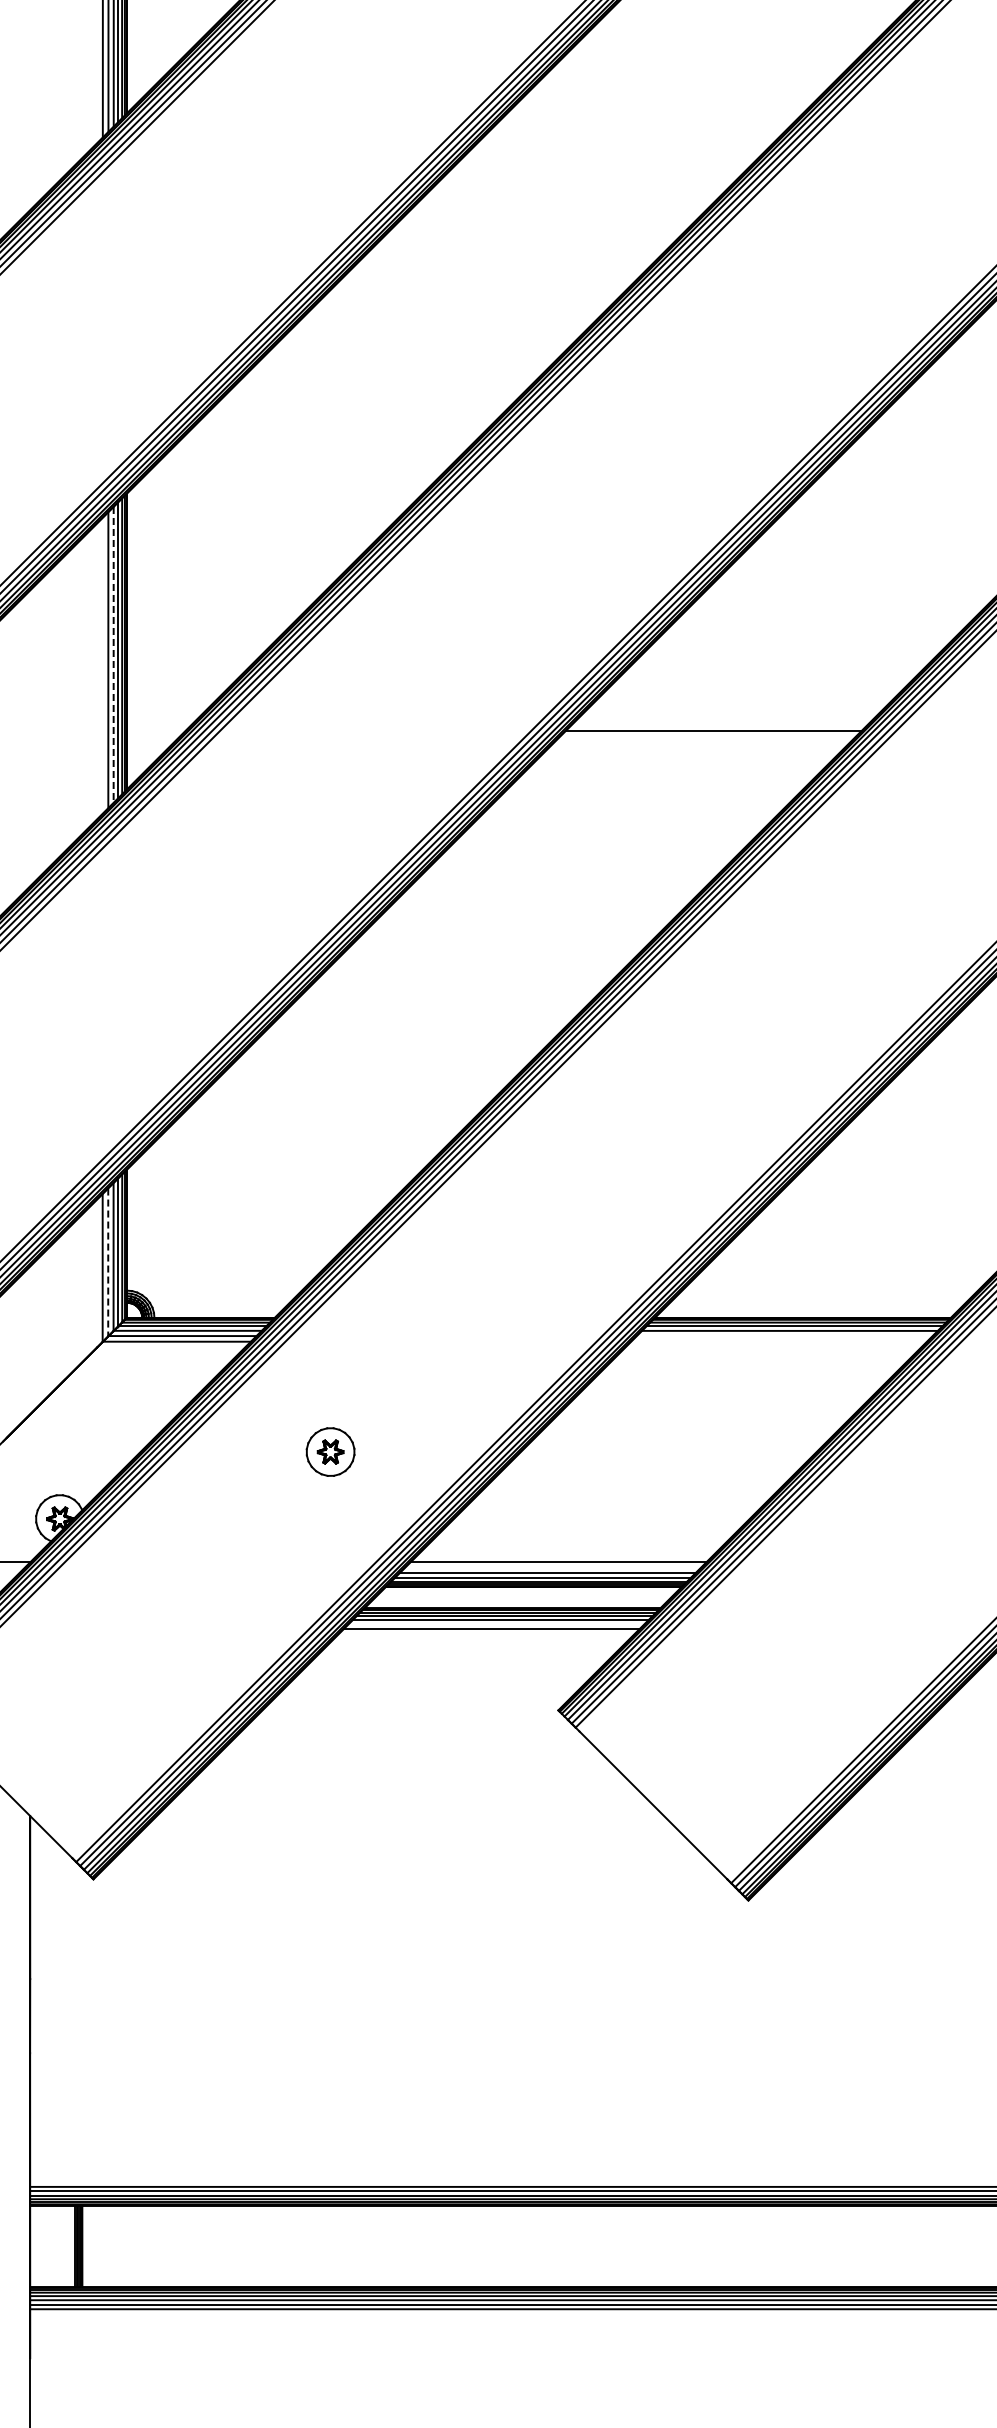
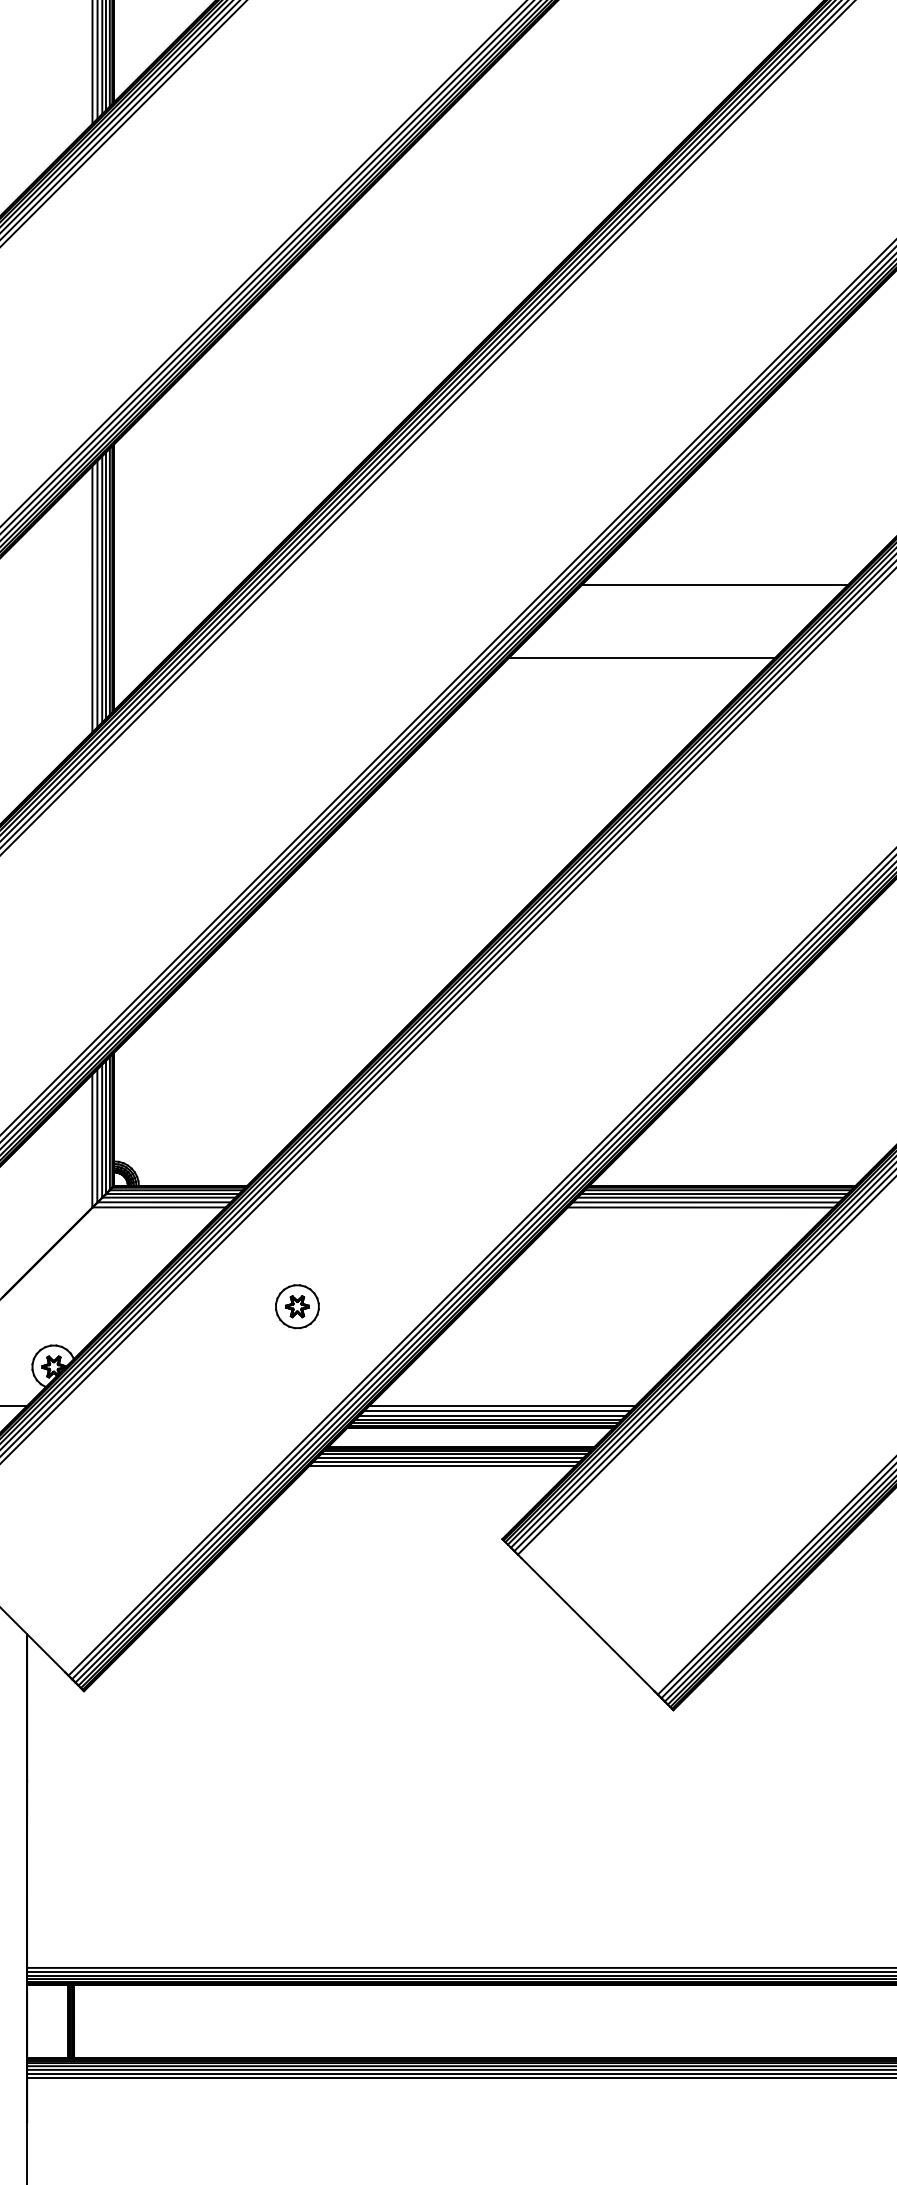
line: (794, 649) -> (714, 584), added
line: (113, 654) -> (102, 589), dashed -> solid
line: (102, 665) -> (92, 598), added
line: (108, 1262) -> (97, 1136), dashed -> solid
line: (784, 1336) -> (705, 1202), added
line: (778, 1341) -> (700, 1207), added
line: (553, 1567) -> (497, 1410), added
line: (496, 1624) -> (446, 1461), added

